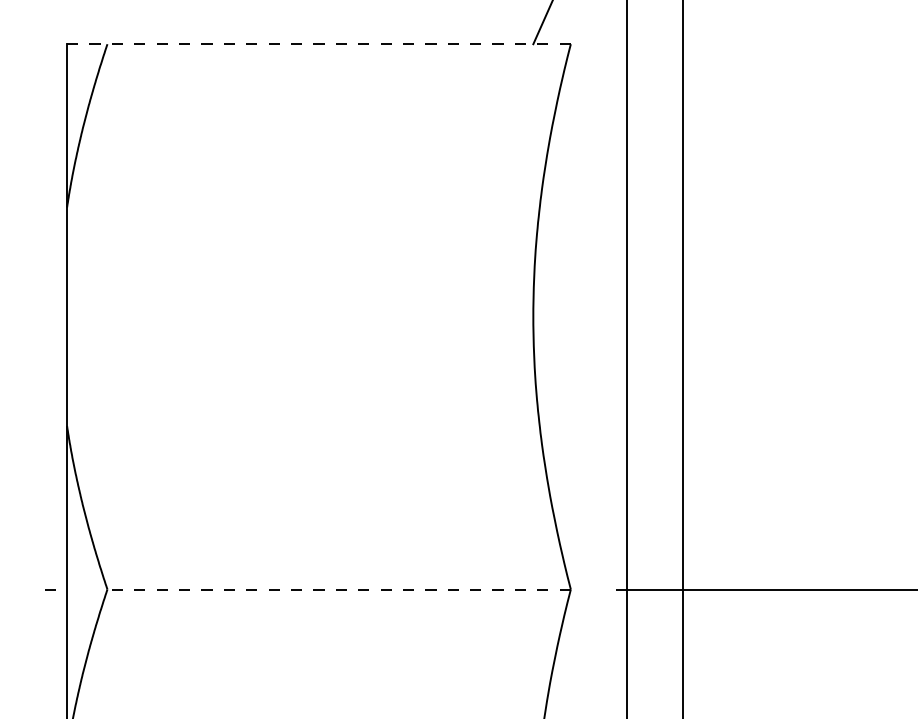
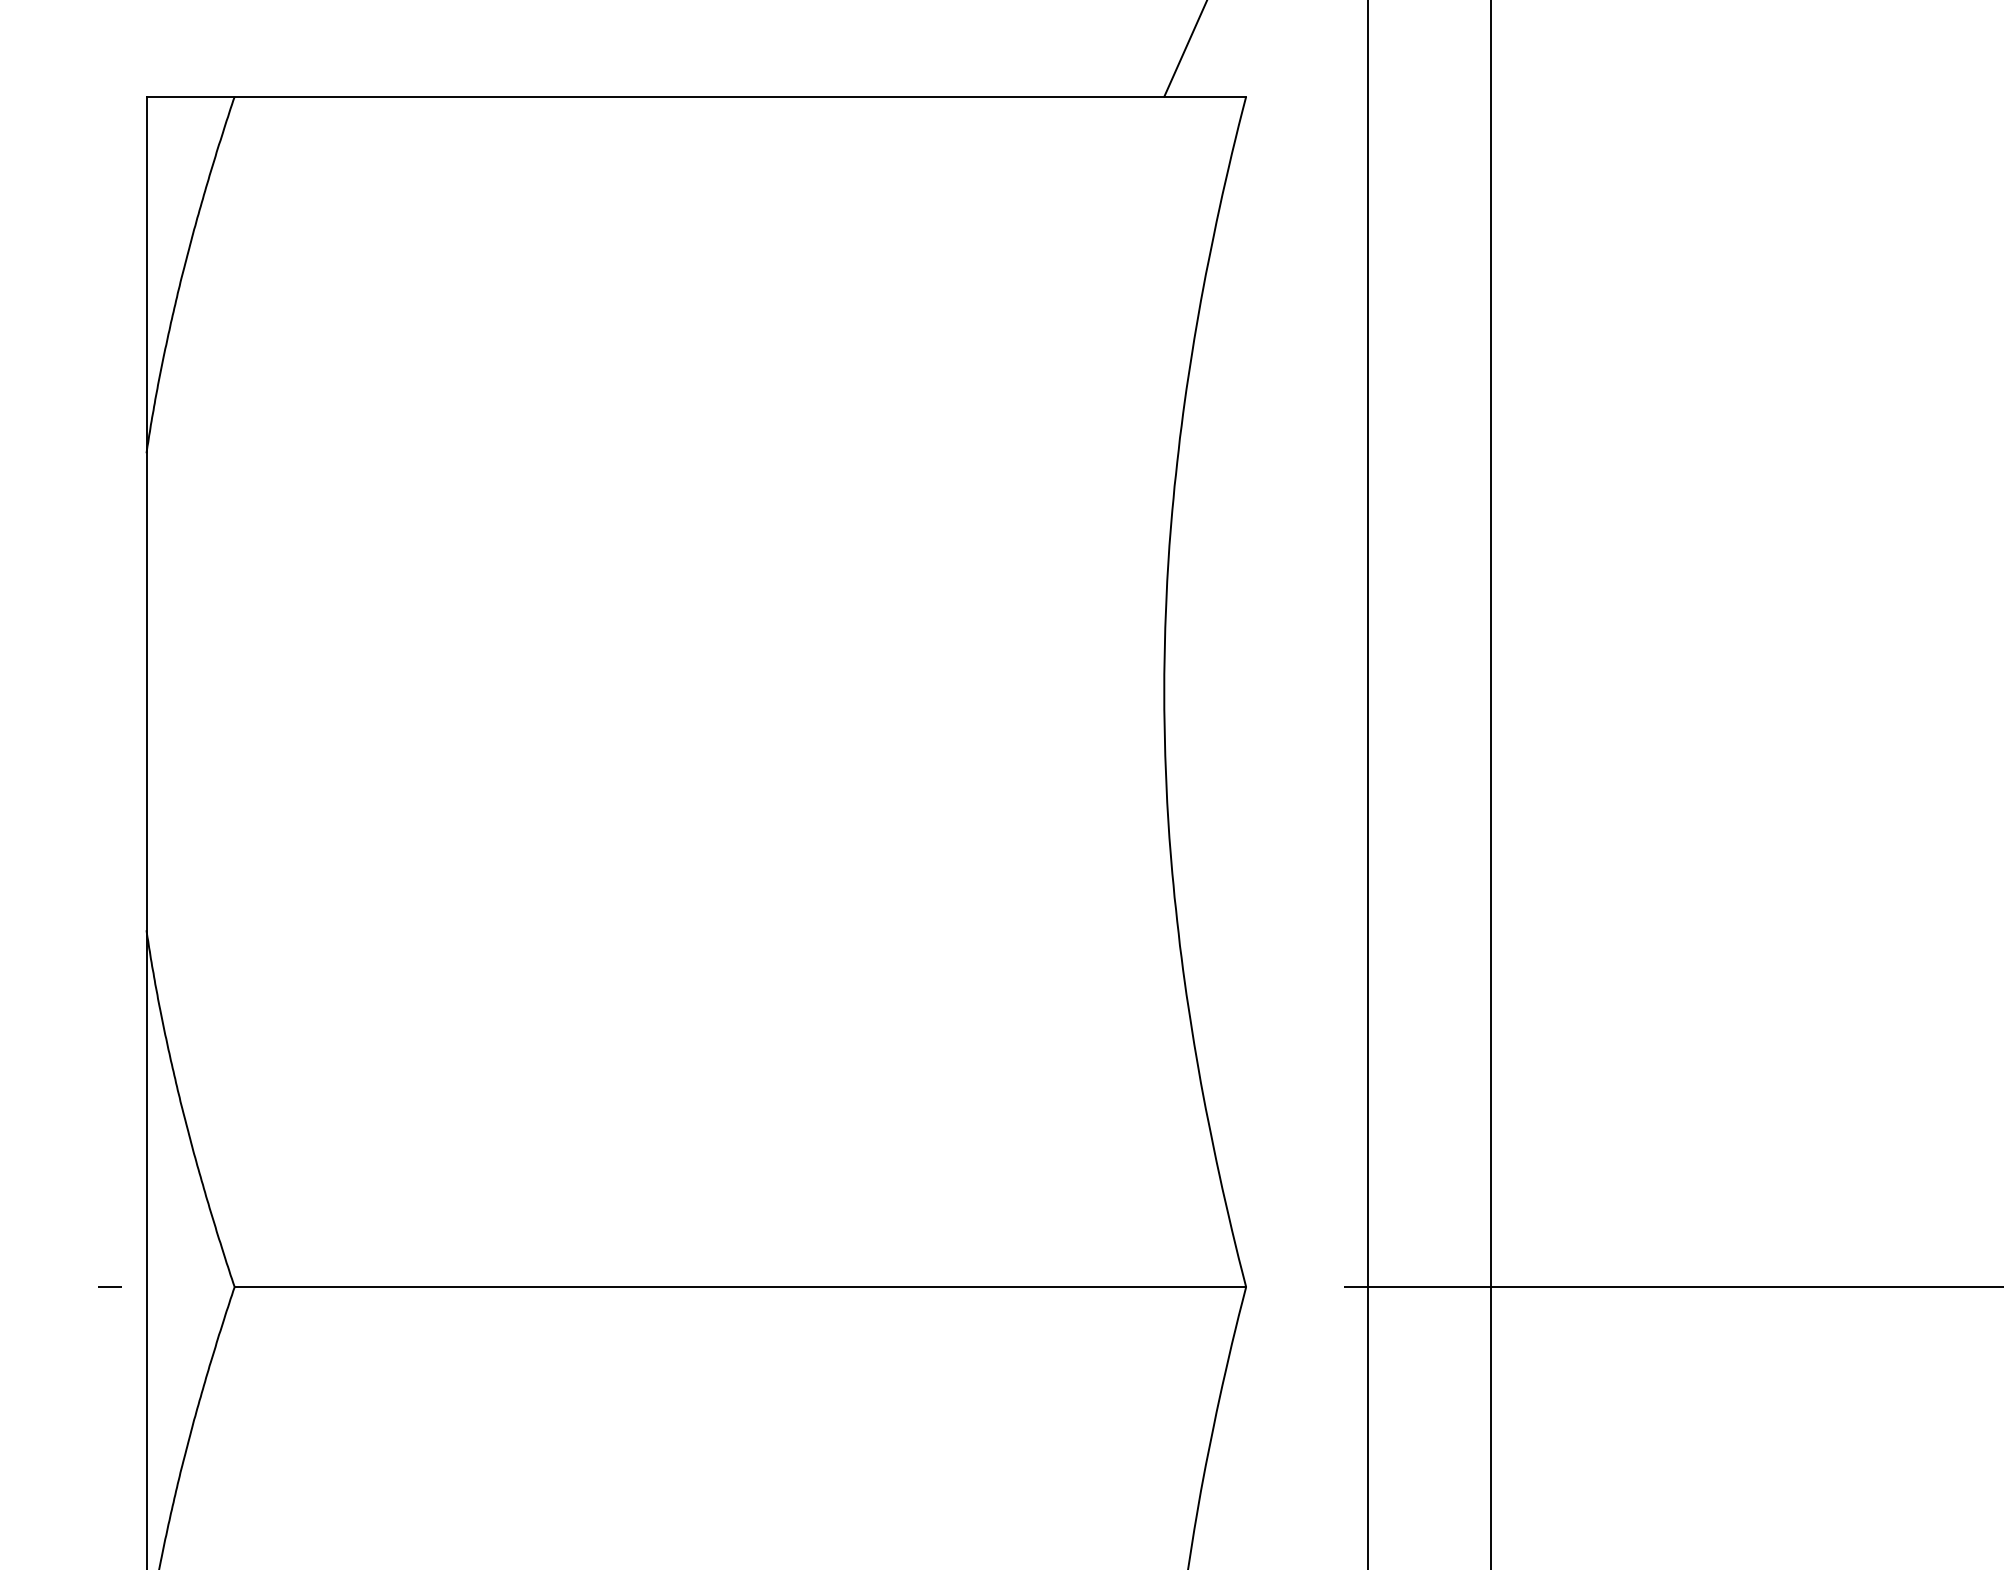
line: (318, 44) -> (695, 97), dashed -> solid
line: (339, 589) -> (741, 1287), dashed -> solid

